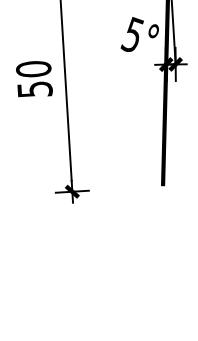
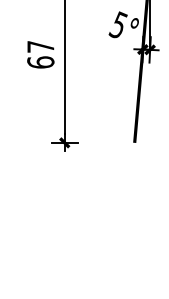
text: (33, 79) -> (40, 54), 50 -> 67

